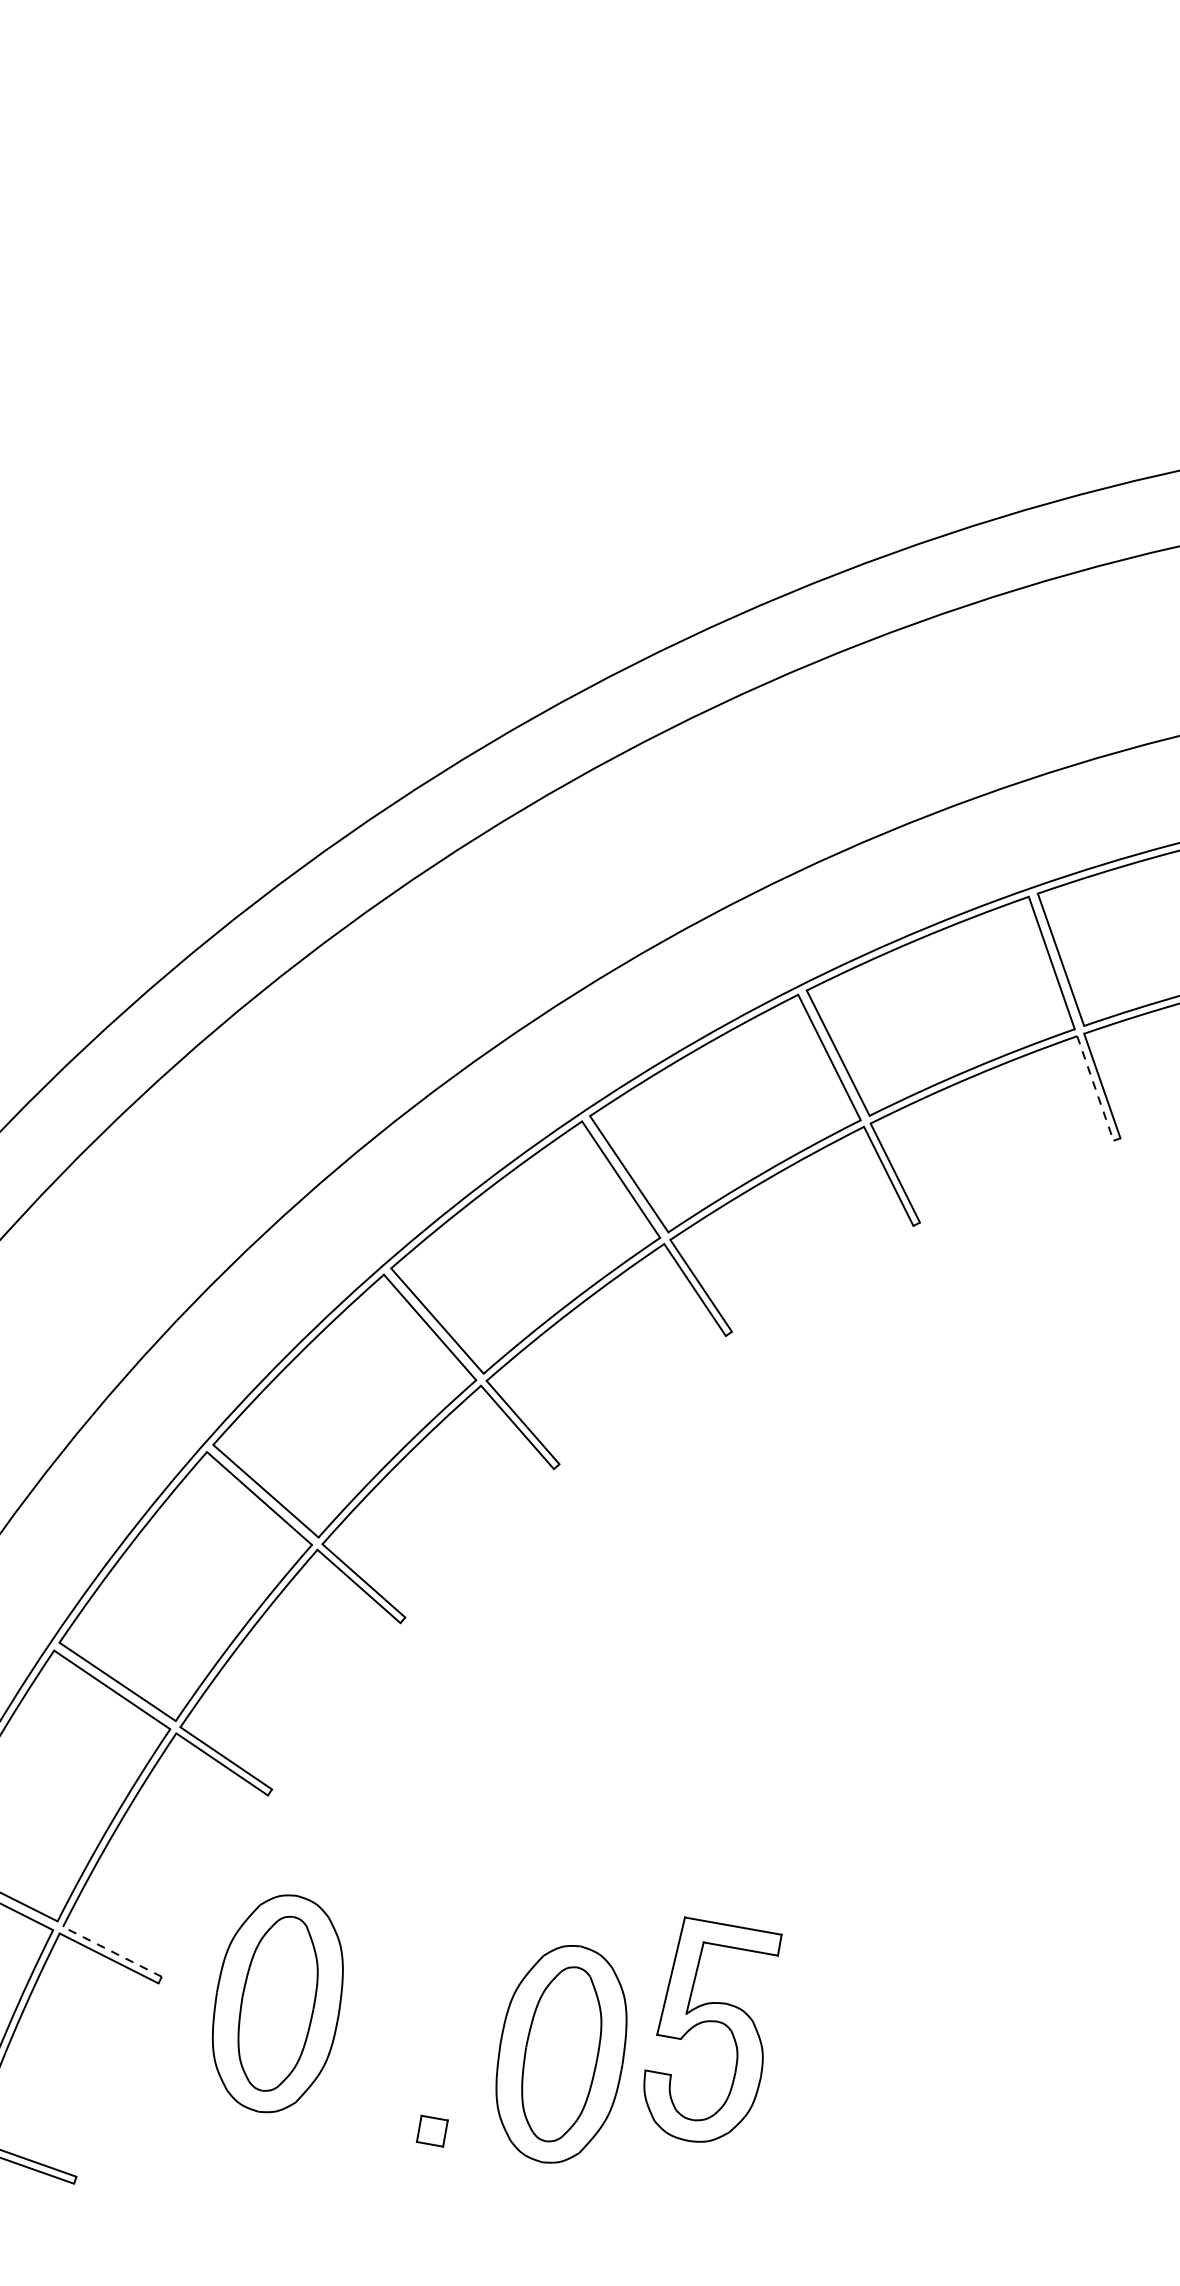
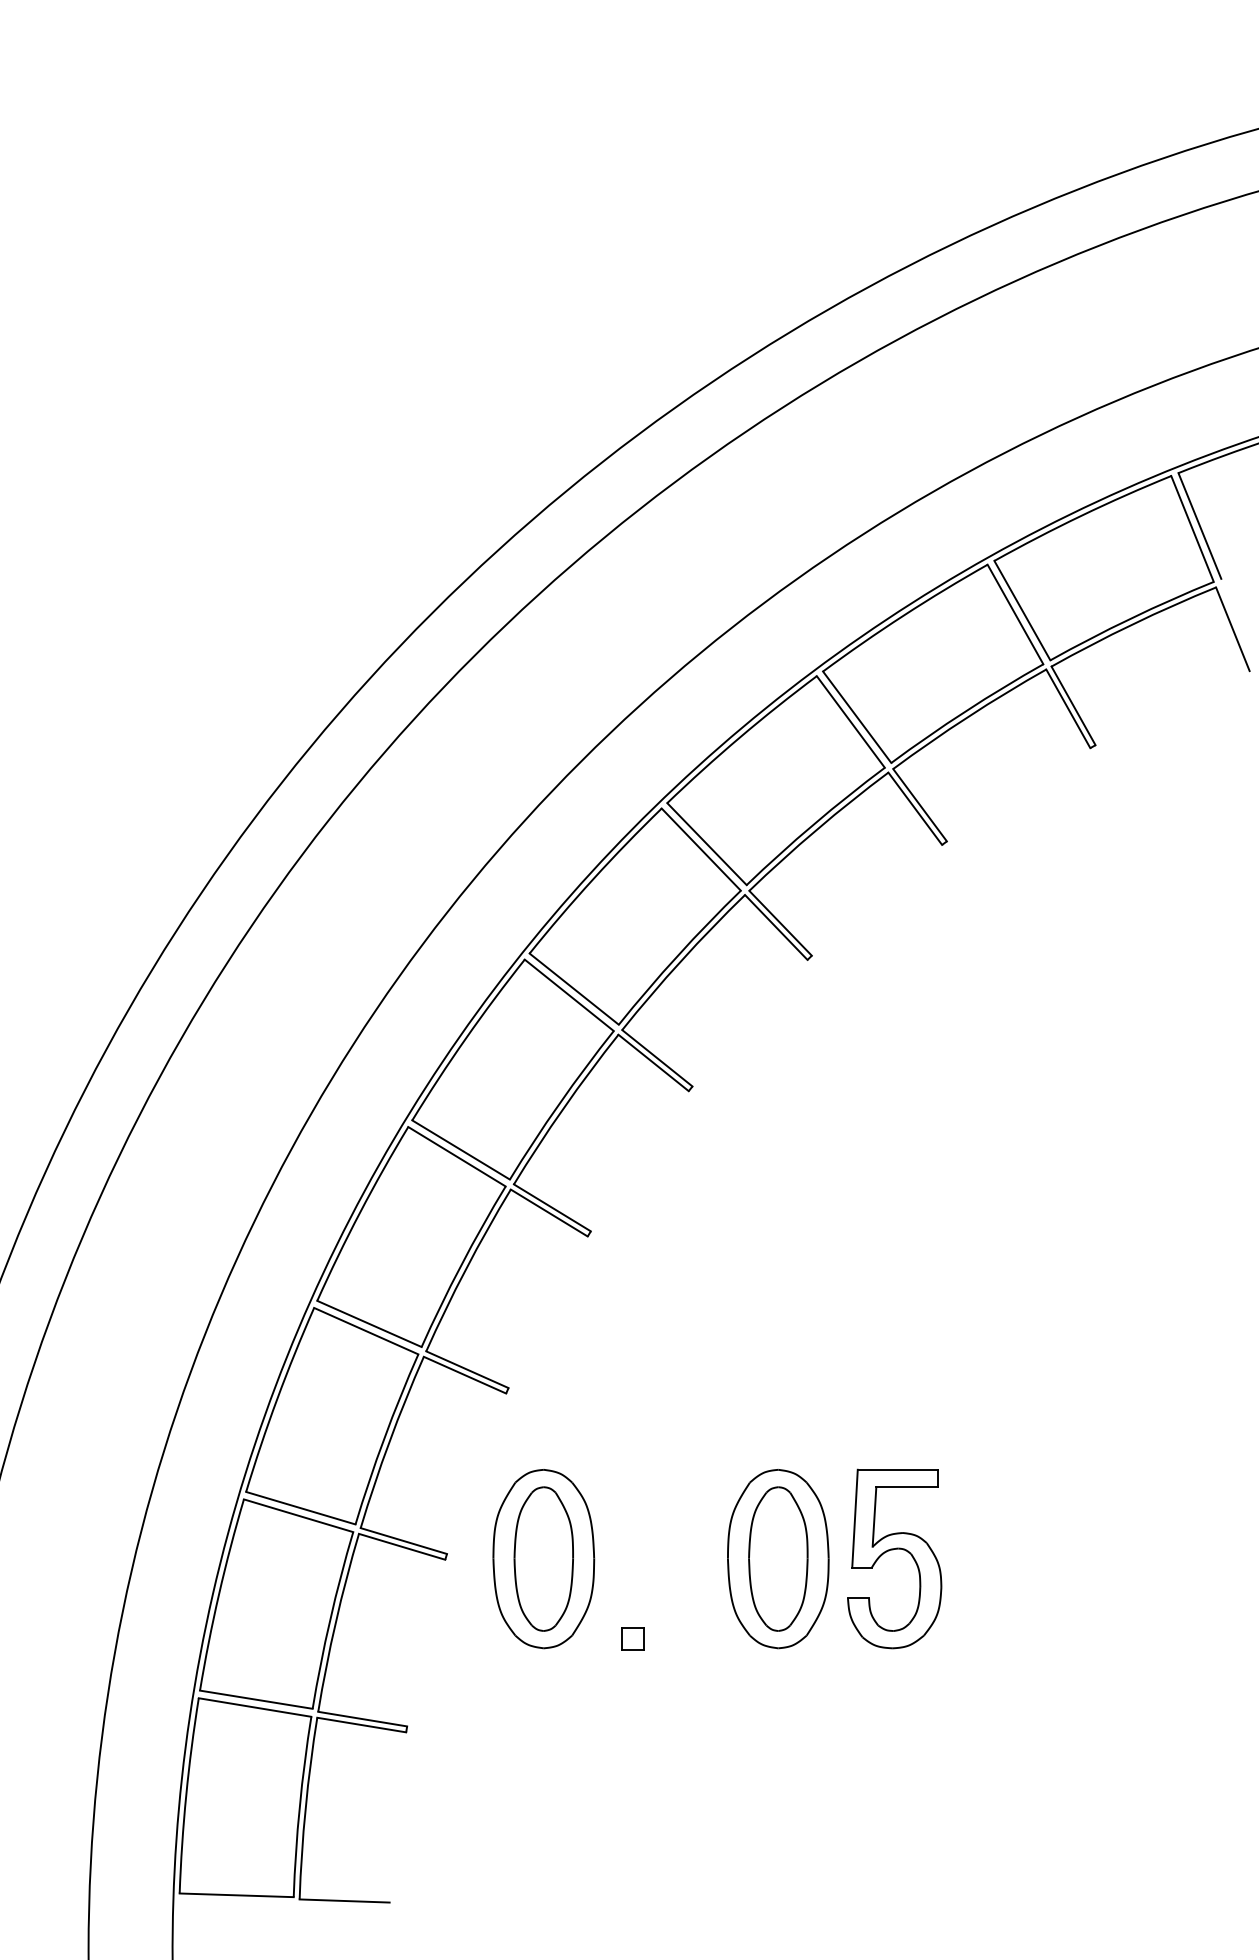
line: (1095, 1089) -> (1068, 709), dashed -> solid
line: (112, 1951) -> (403, 1540), dashed -> solid
part: (710, 2022) -> (893, 1550), moved
part: (432, 2130) -> (632, 1638), moved

